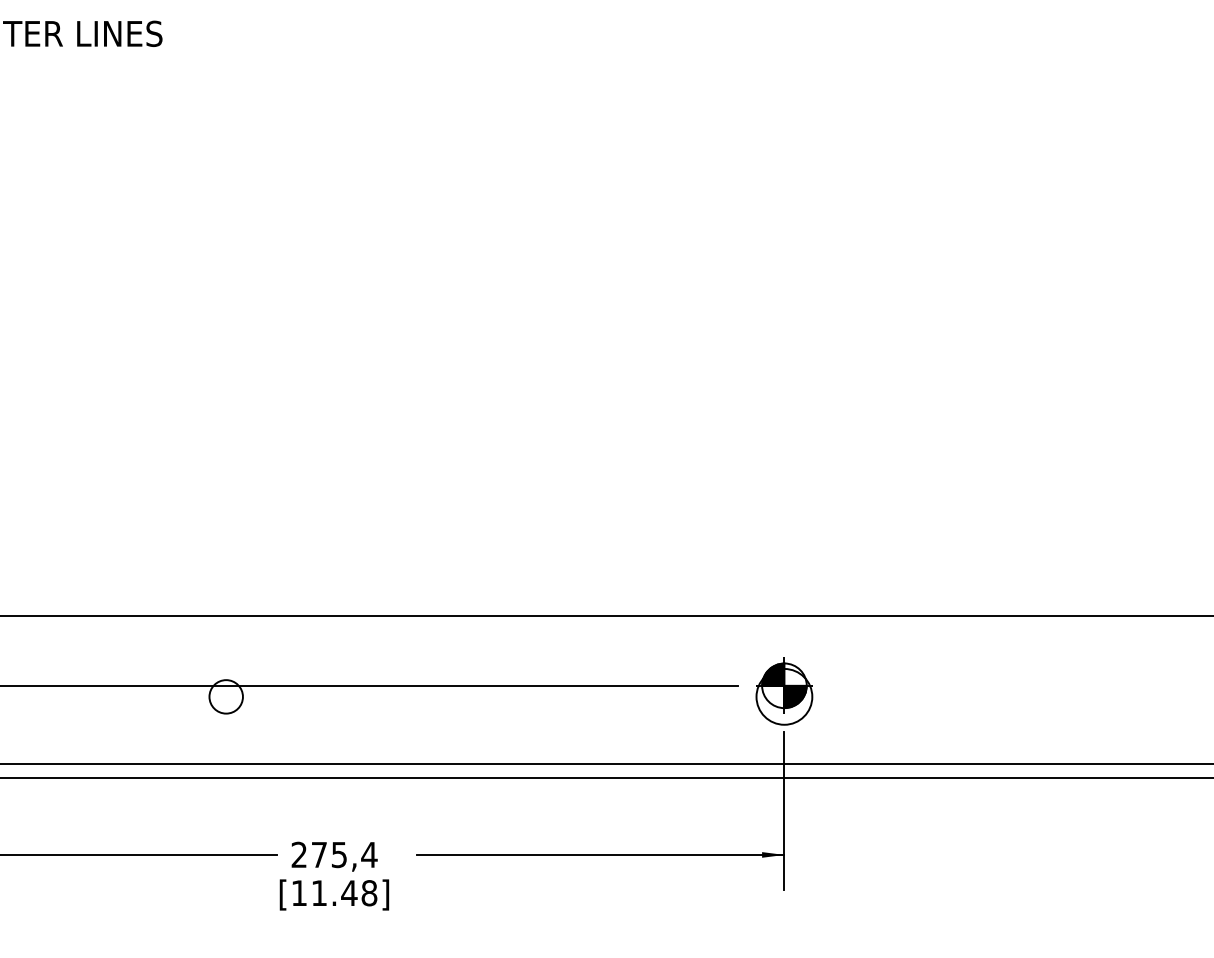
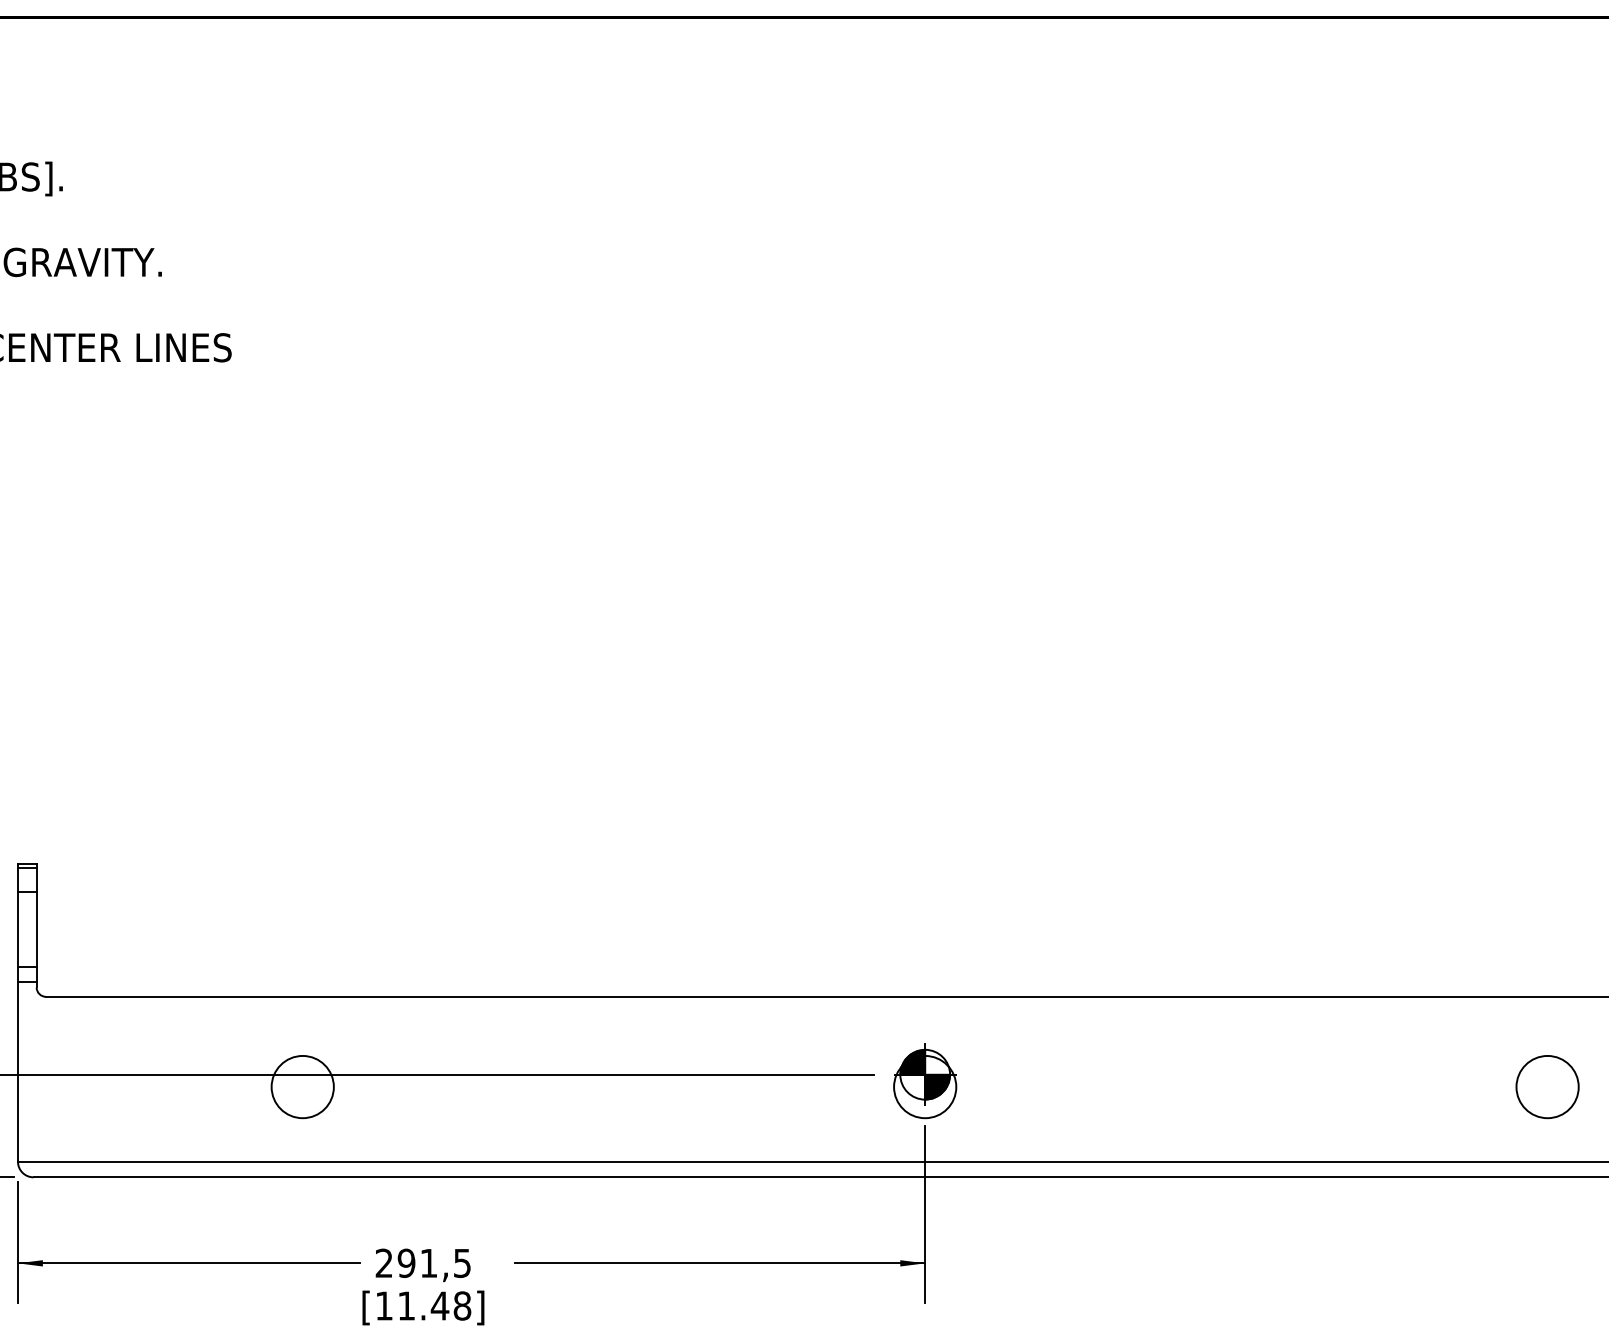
circle: (225, 696) -> (302, 1086), size x1.67
text: (344, 855) -> (434, 1263), 275,4 -> 291,5

